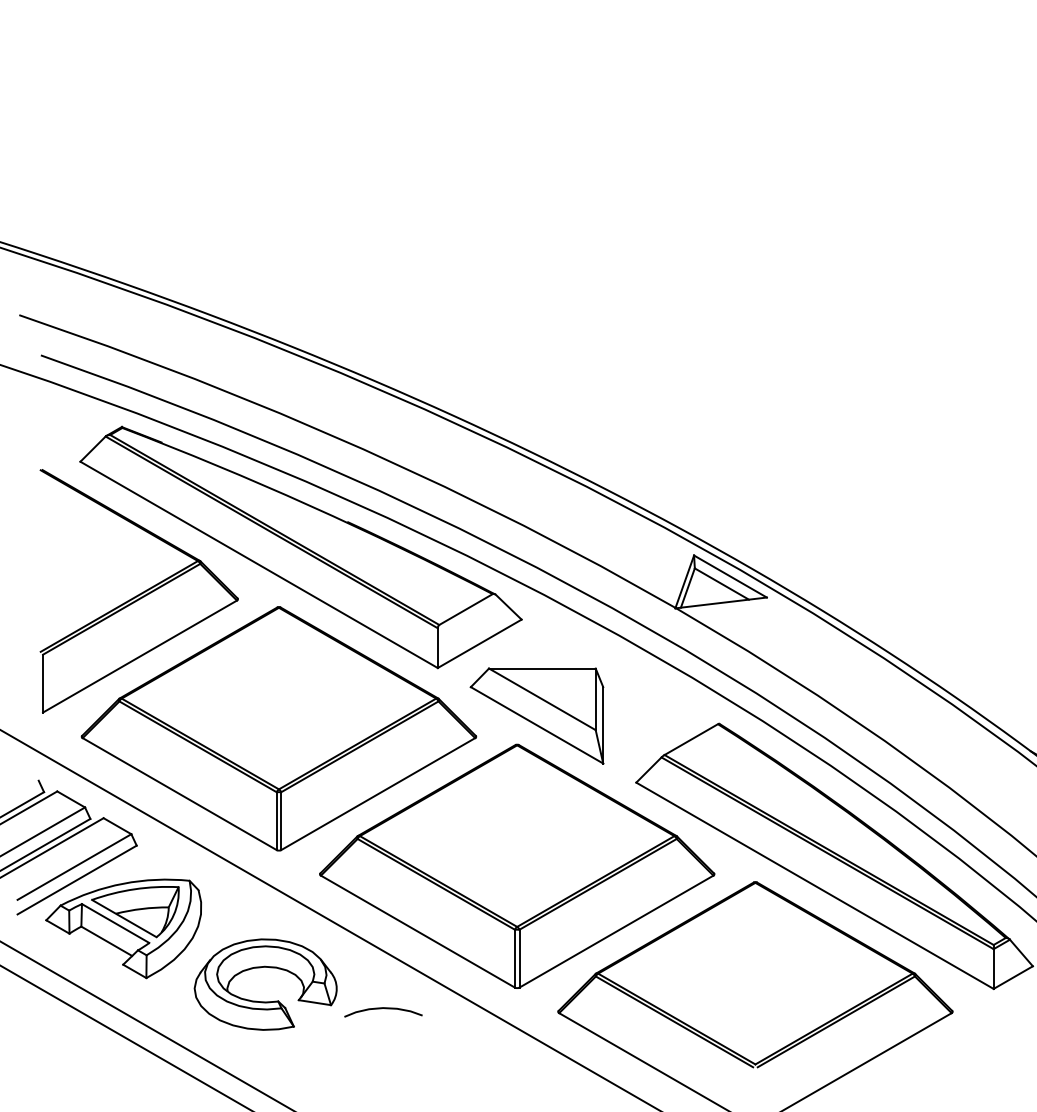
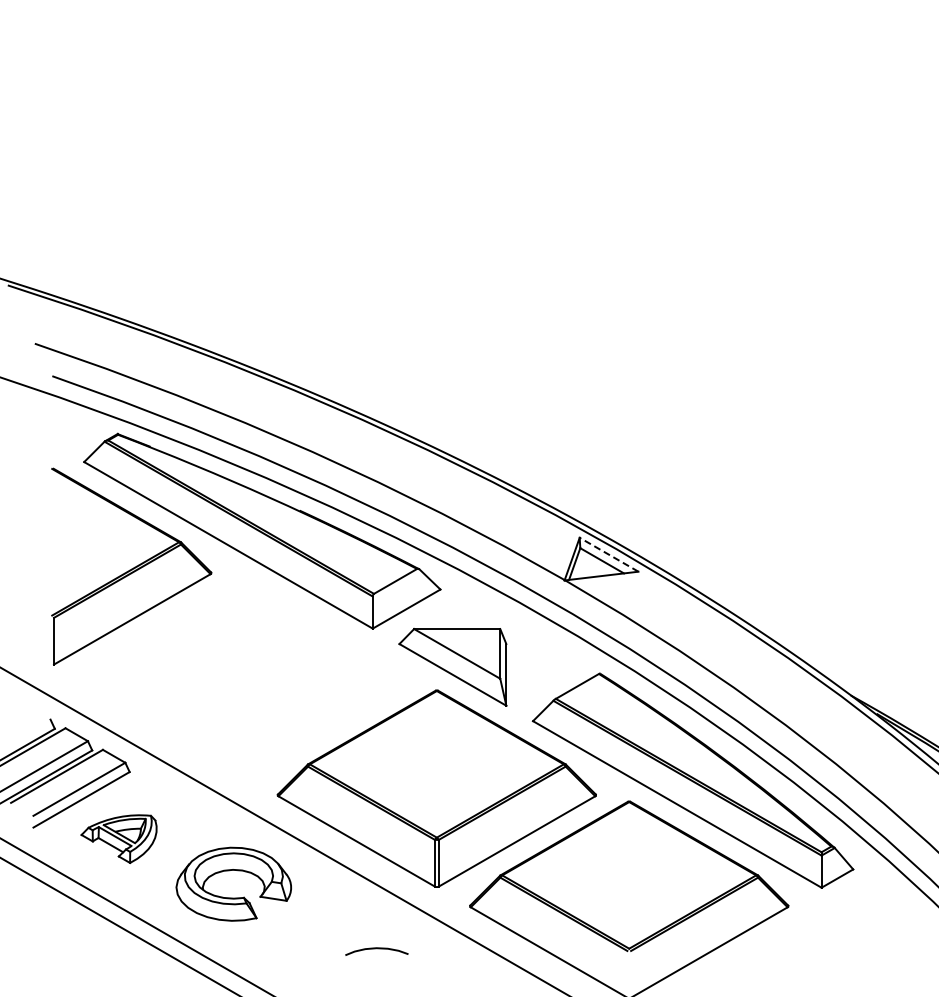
line: (730, 576) -> (609, 554), solid -> dashed
part: (278, 728) -> (244, 677), removed
part: (122, 927) -> (118, 838), size x0.6
curve: (382, 1009) -> (376, 949), moved

